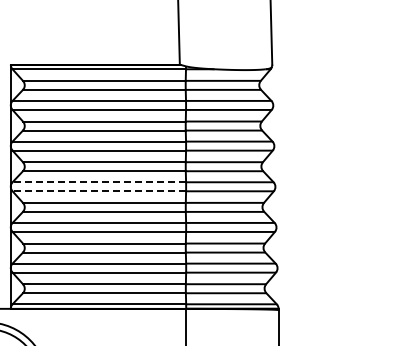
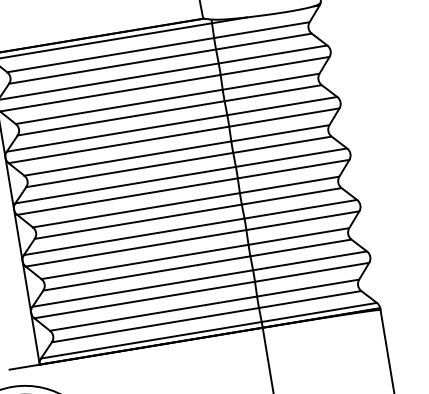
line: (99, 182) -> (125, 185), dashed -> solid
line: (99, 191) -> (127, 196), dashed -> solid

